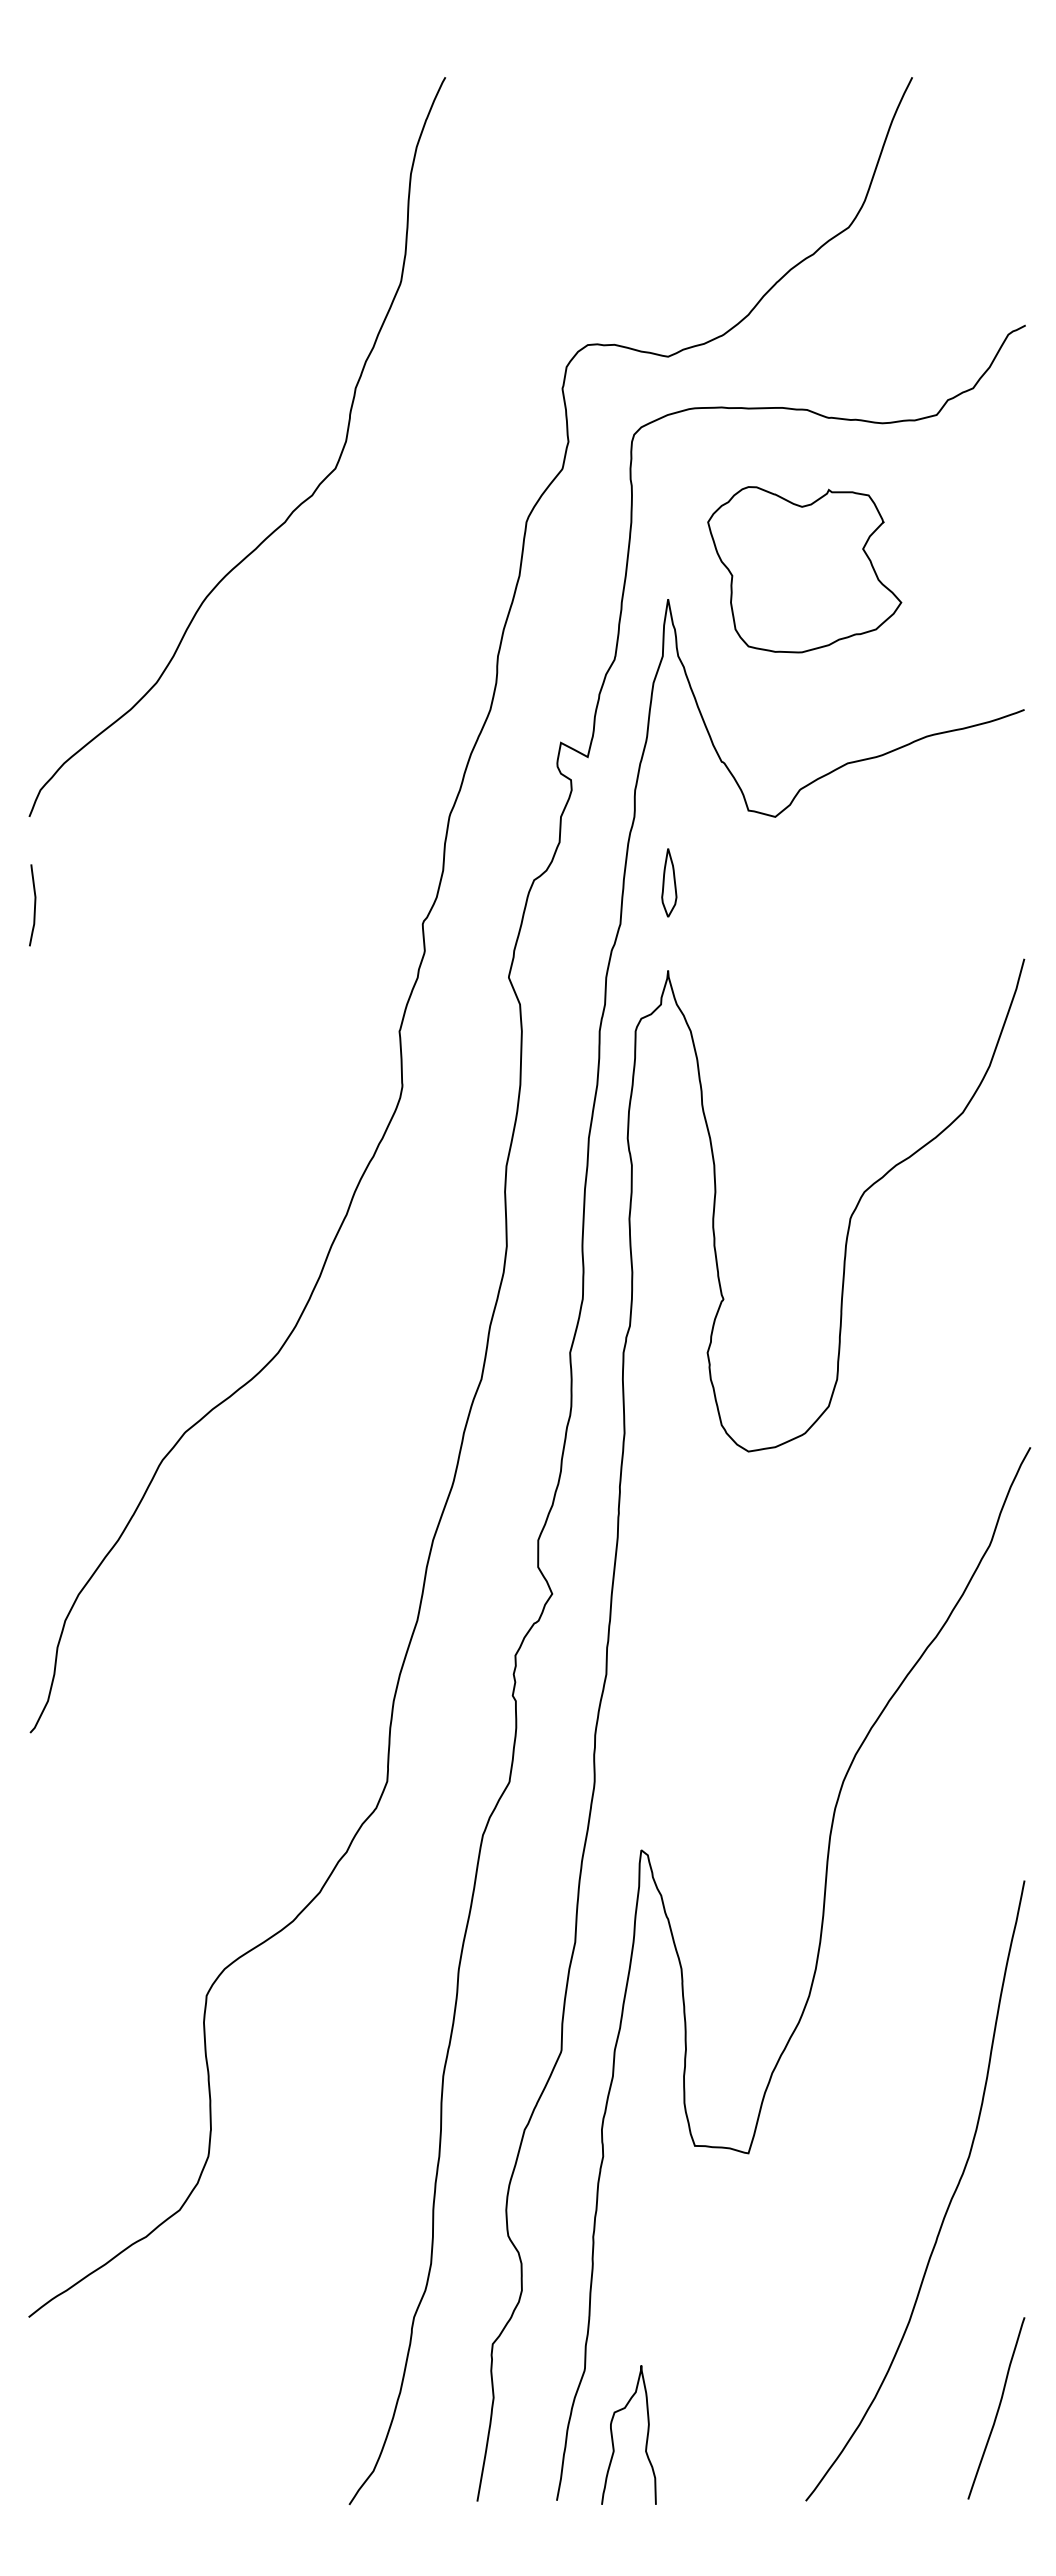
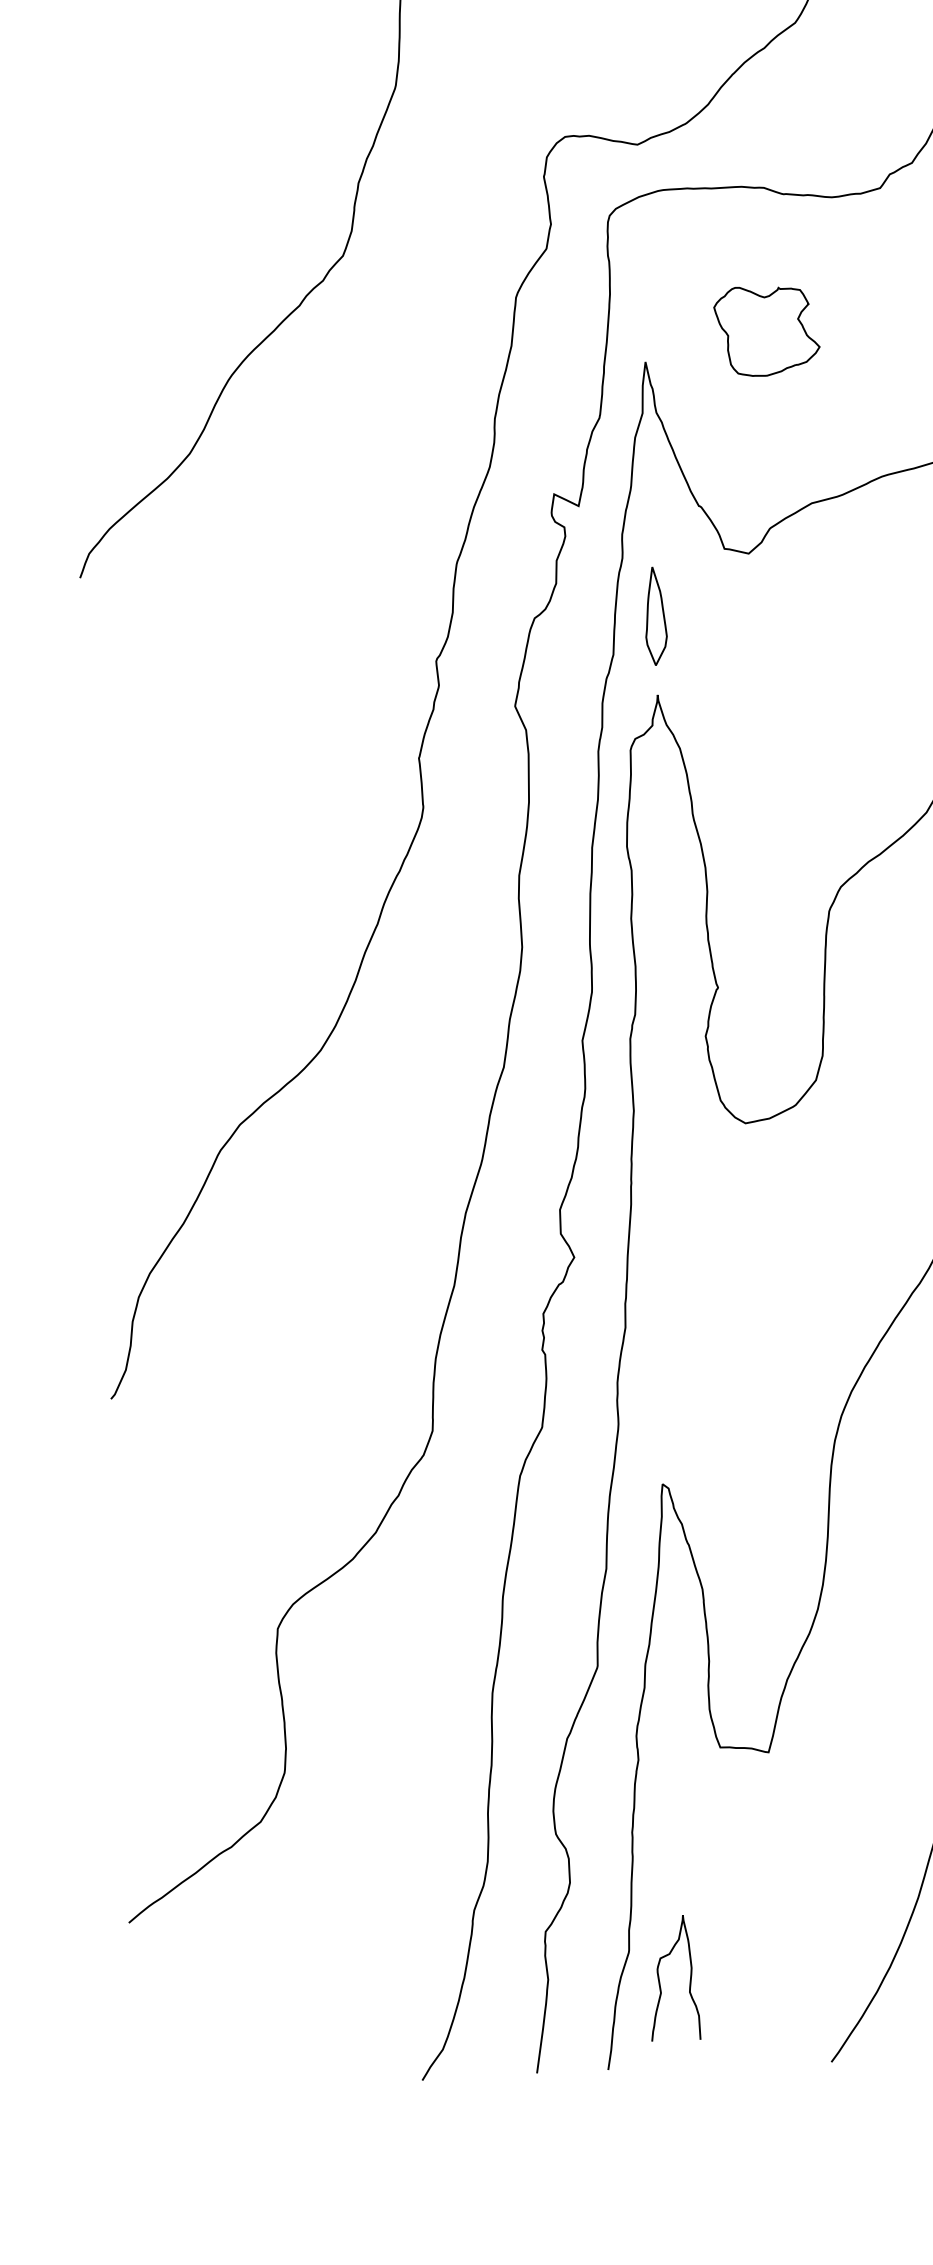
part: (804, 569) -> (766, 330), size x0.6
part: (669, 882) -> (656, 615), size x1.6
curve: (34, 905) -> (87, 657), removed
curve: (613, 2438) -> (660, 1981), moved

